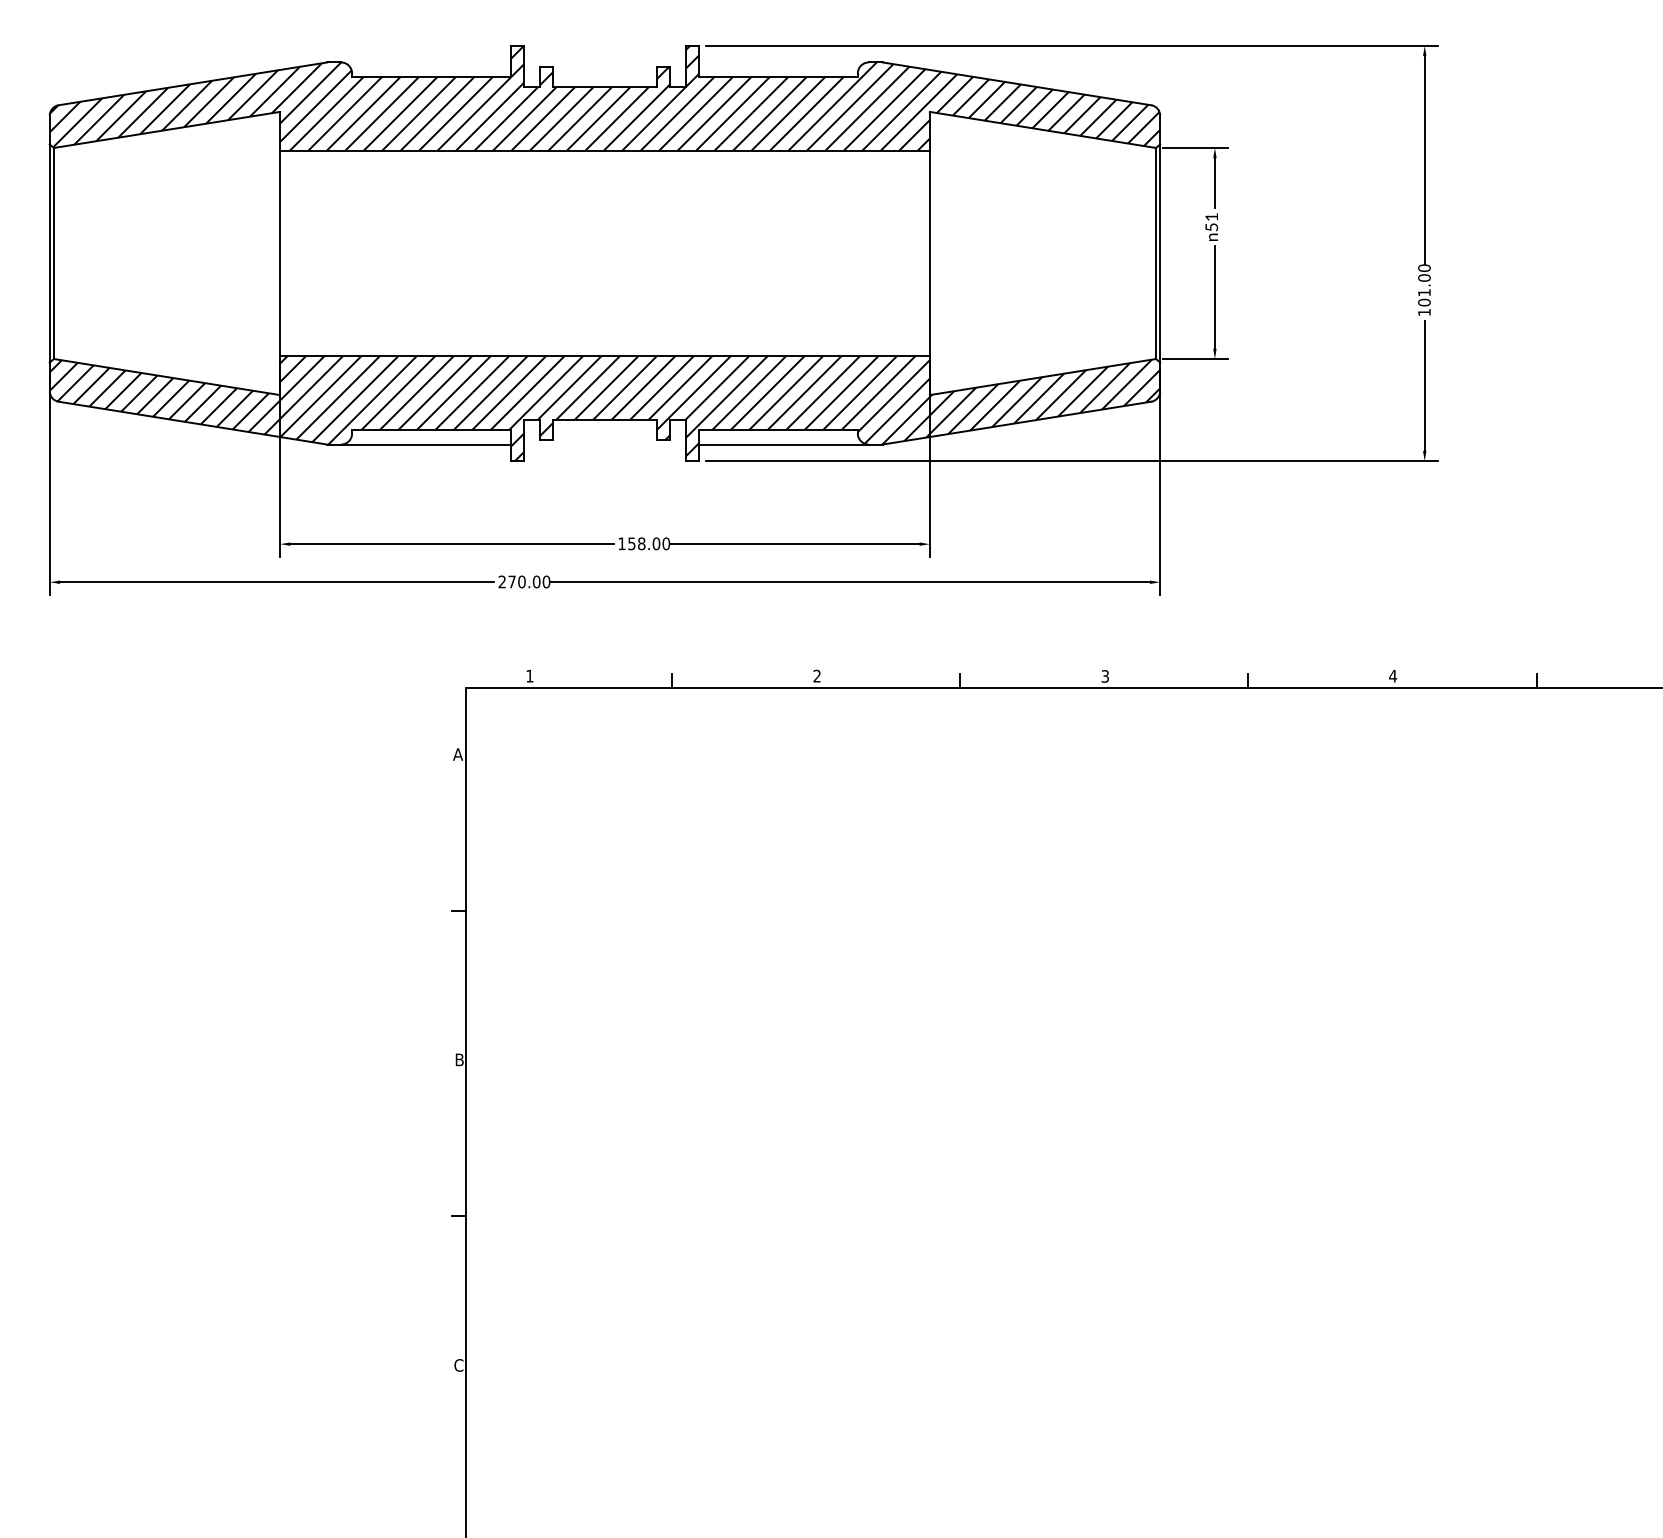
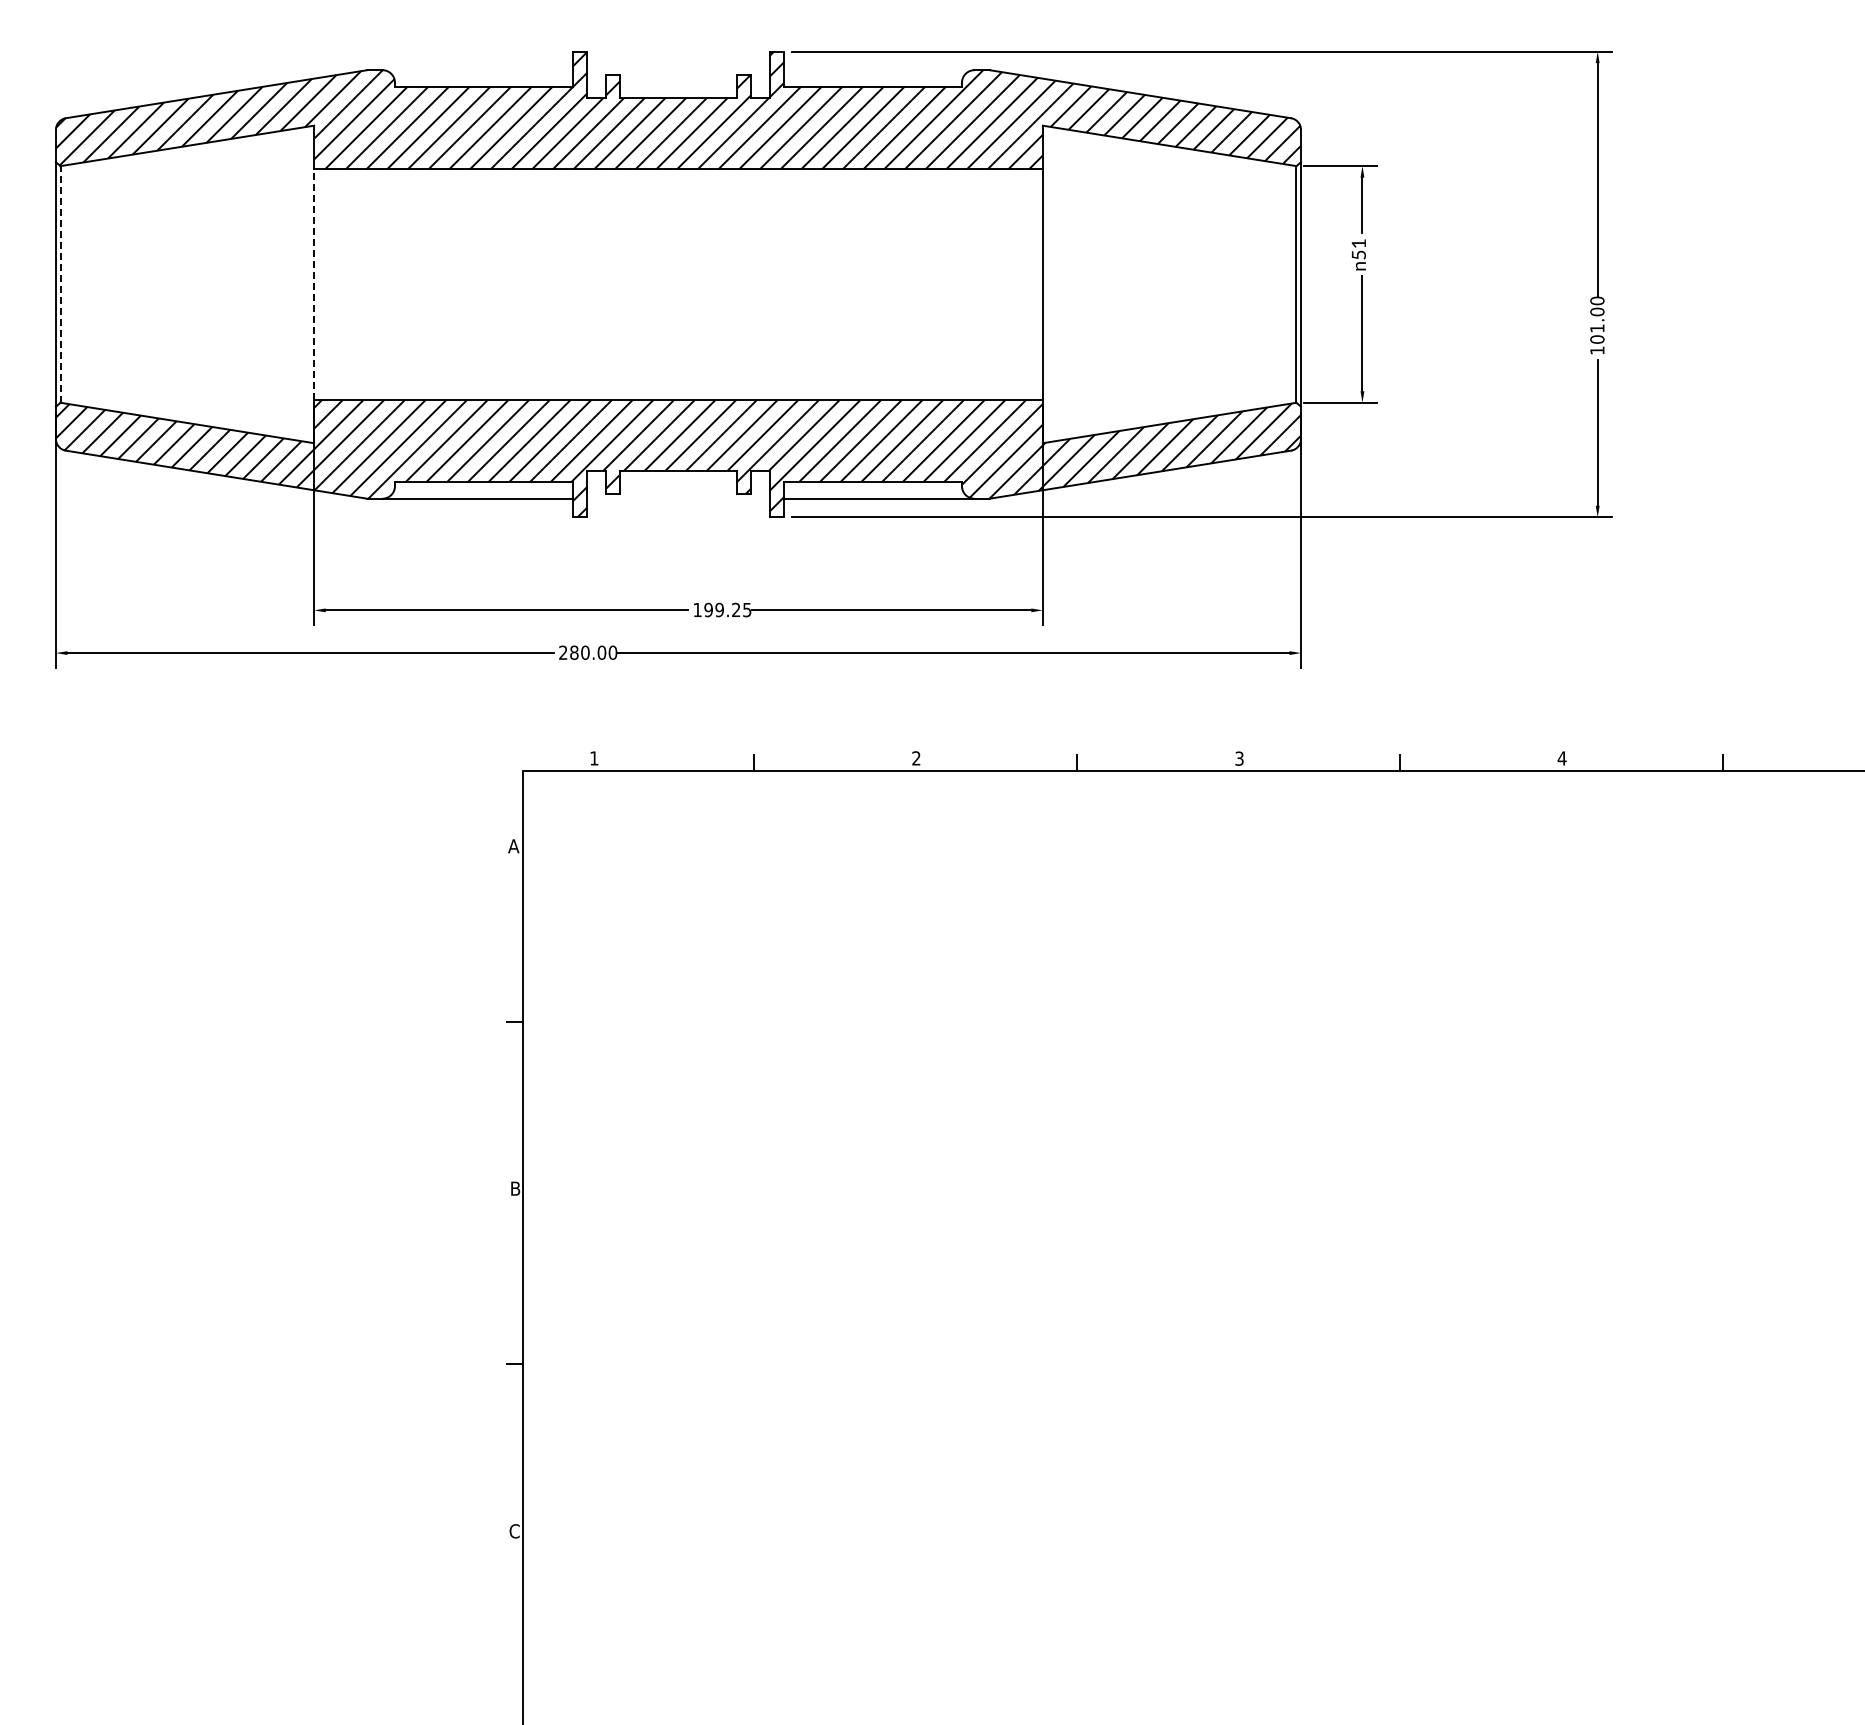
line: (53, 252) -> (60, 283), solid -> dashed
line: (280, 252) -> (314, 283), solid -> dashed
text: (648, 543) -> (727, 609), 158.00 -> 199.25
text: (512, 581) -> (574, 652), 270.00 -> 280.00

